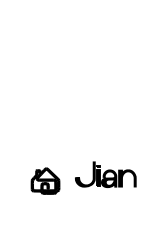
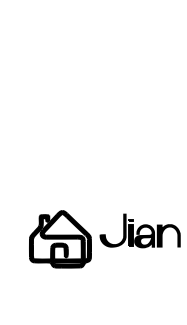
part: (45, 181) -> (60, 239), size x1.67

